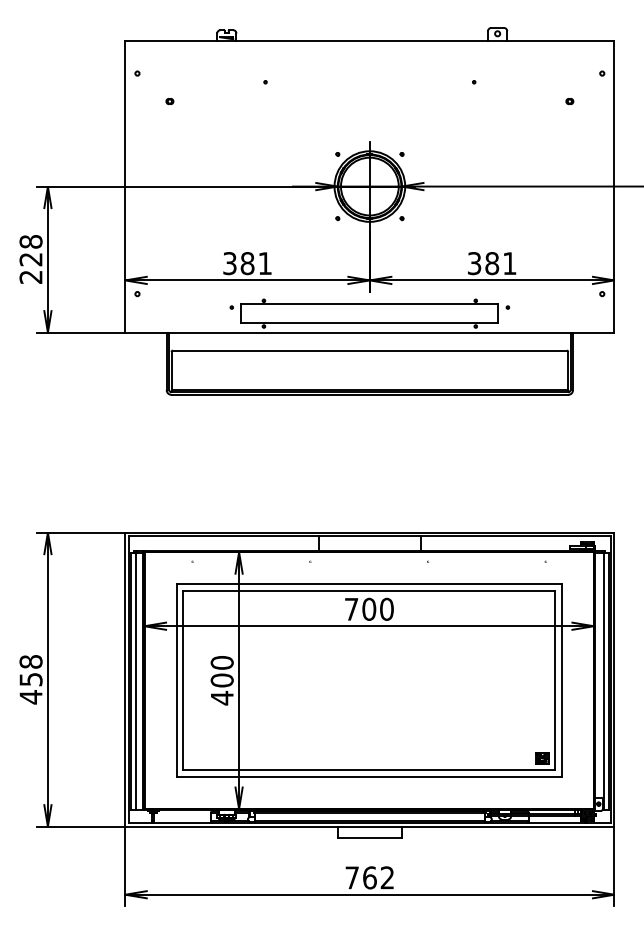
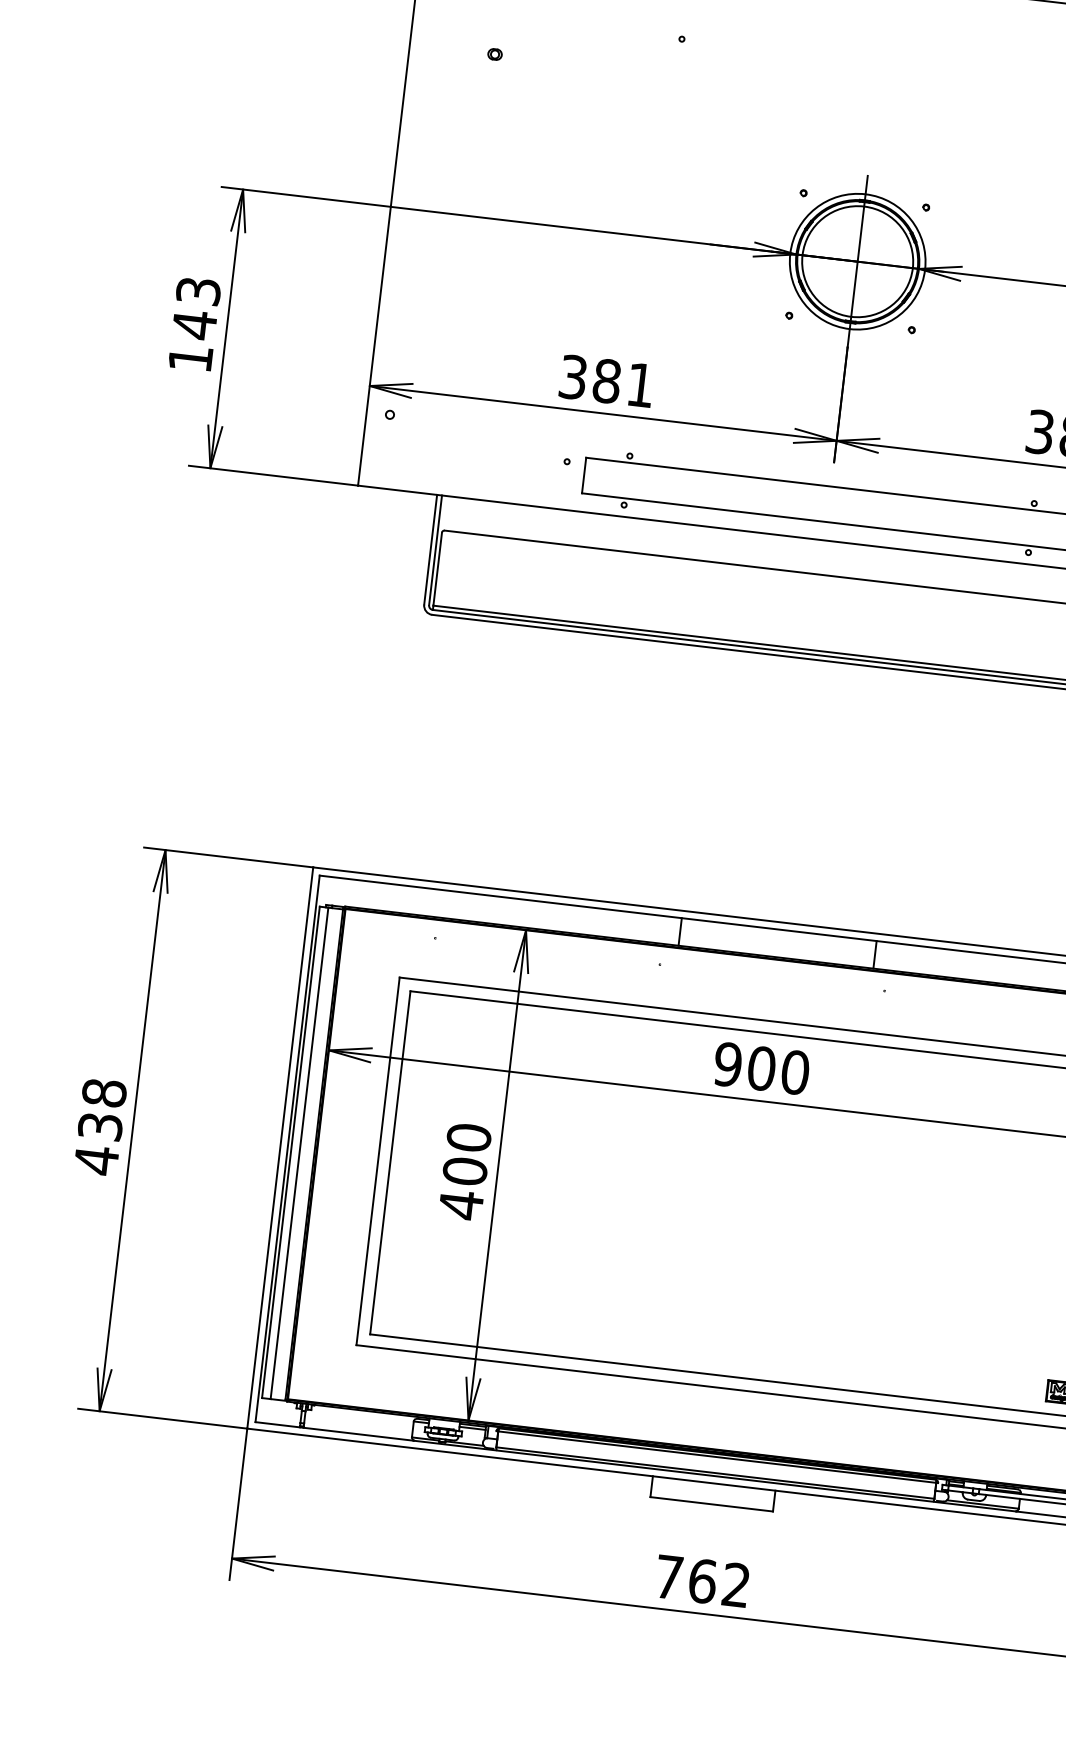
text: (30, 259) -> (193, 324), 228 -> 143
text: (351, 608) -> (728, 1062), 700 -> 900
text: (30, 679) -> (99, 1126), 458 -> 438

